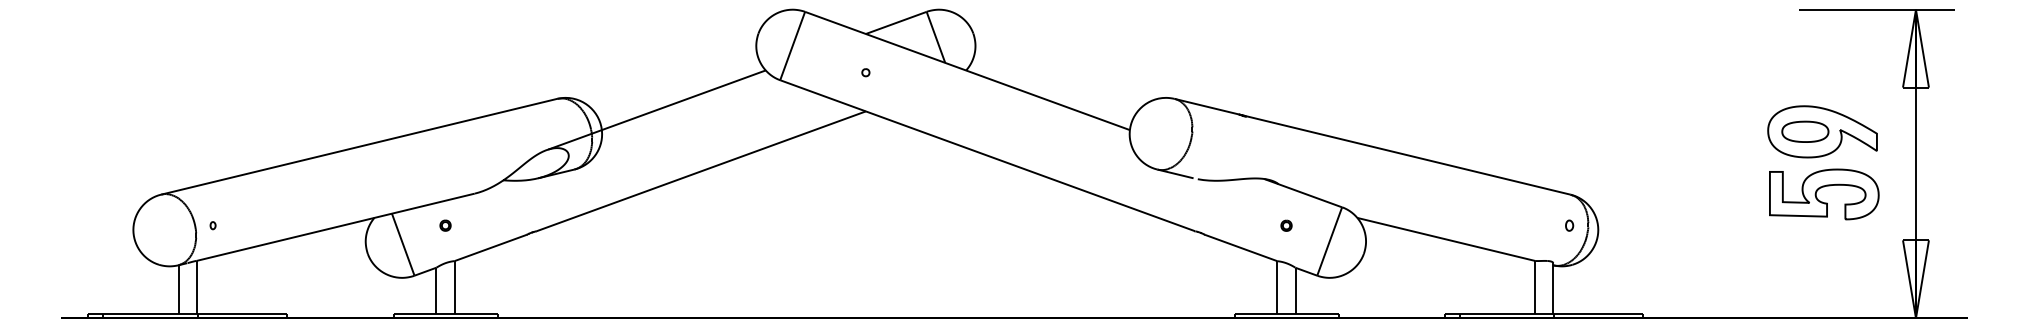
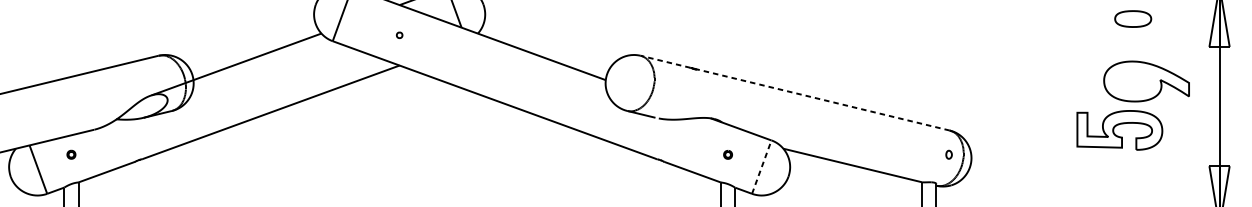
part: (1805, 131) -> (1133, 18), moved
line: (1372, 146) -> (795, 92), solid -> dashed
part: (1821, 188) -> (1117, 125), moved
line: (1329, 241) -> (761, 167), solid -> dashed

